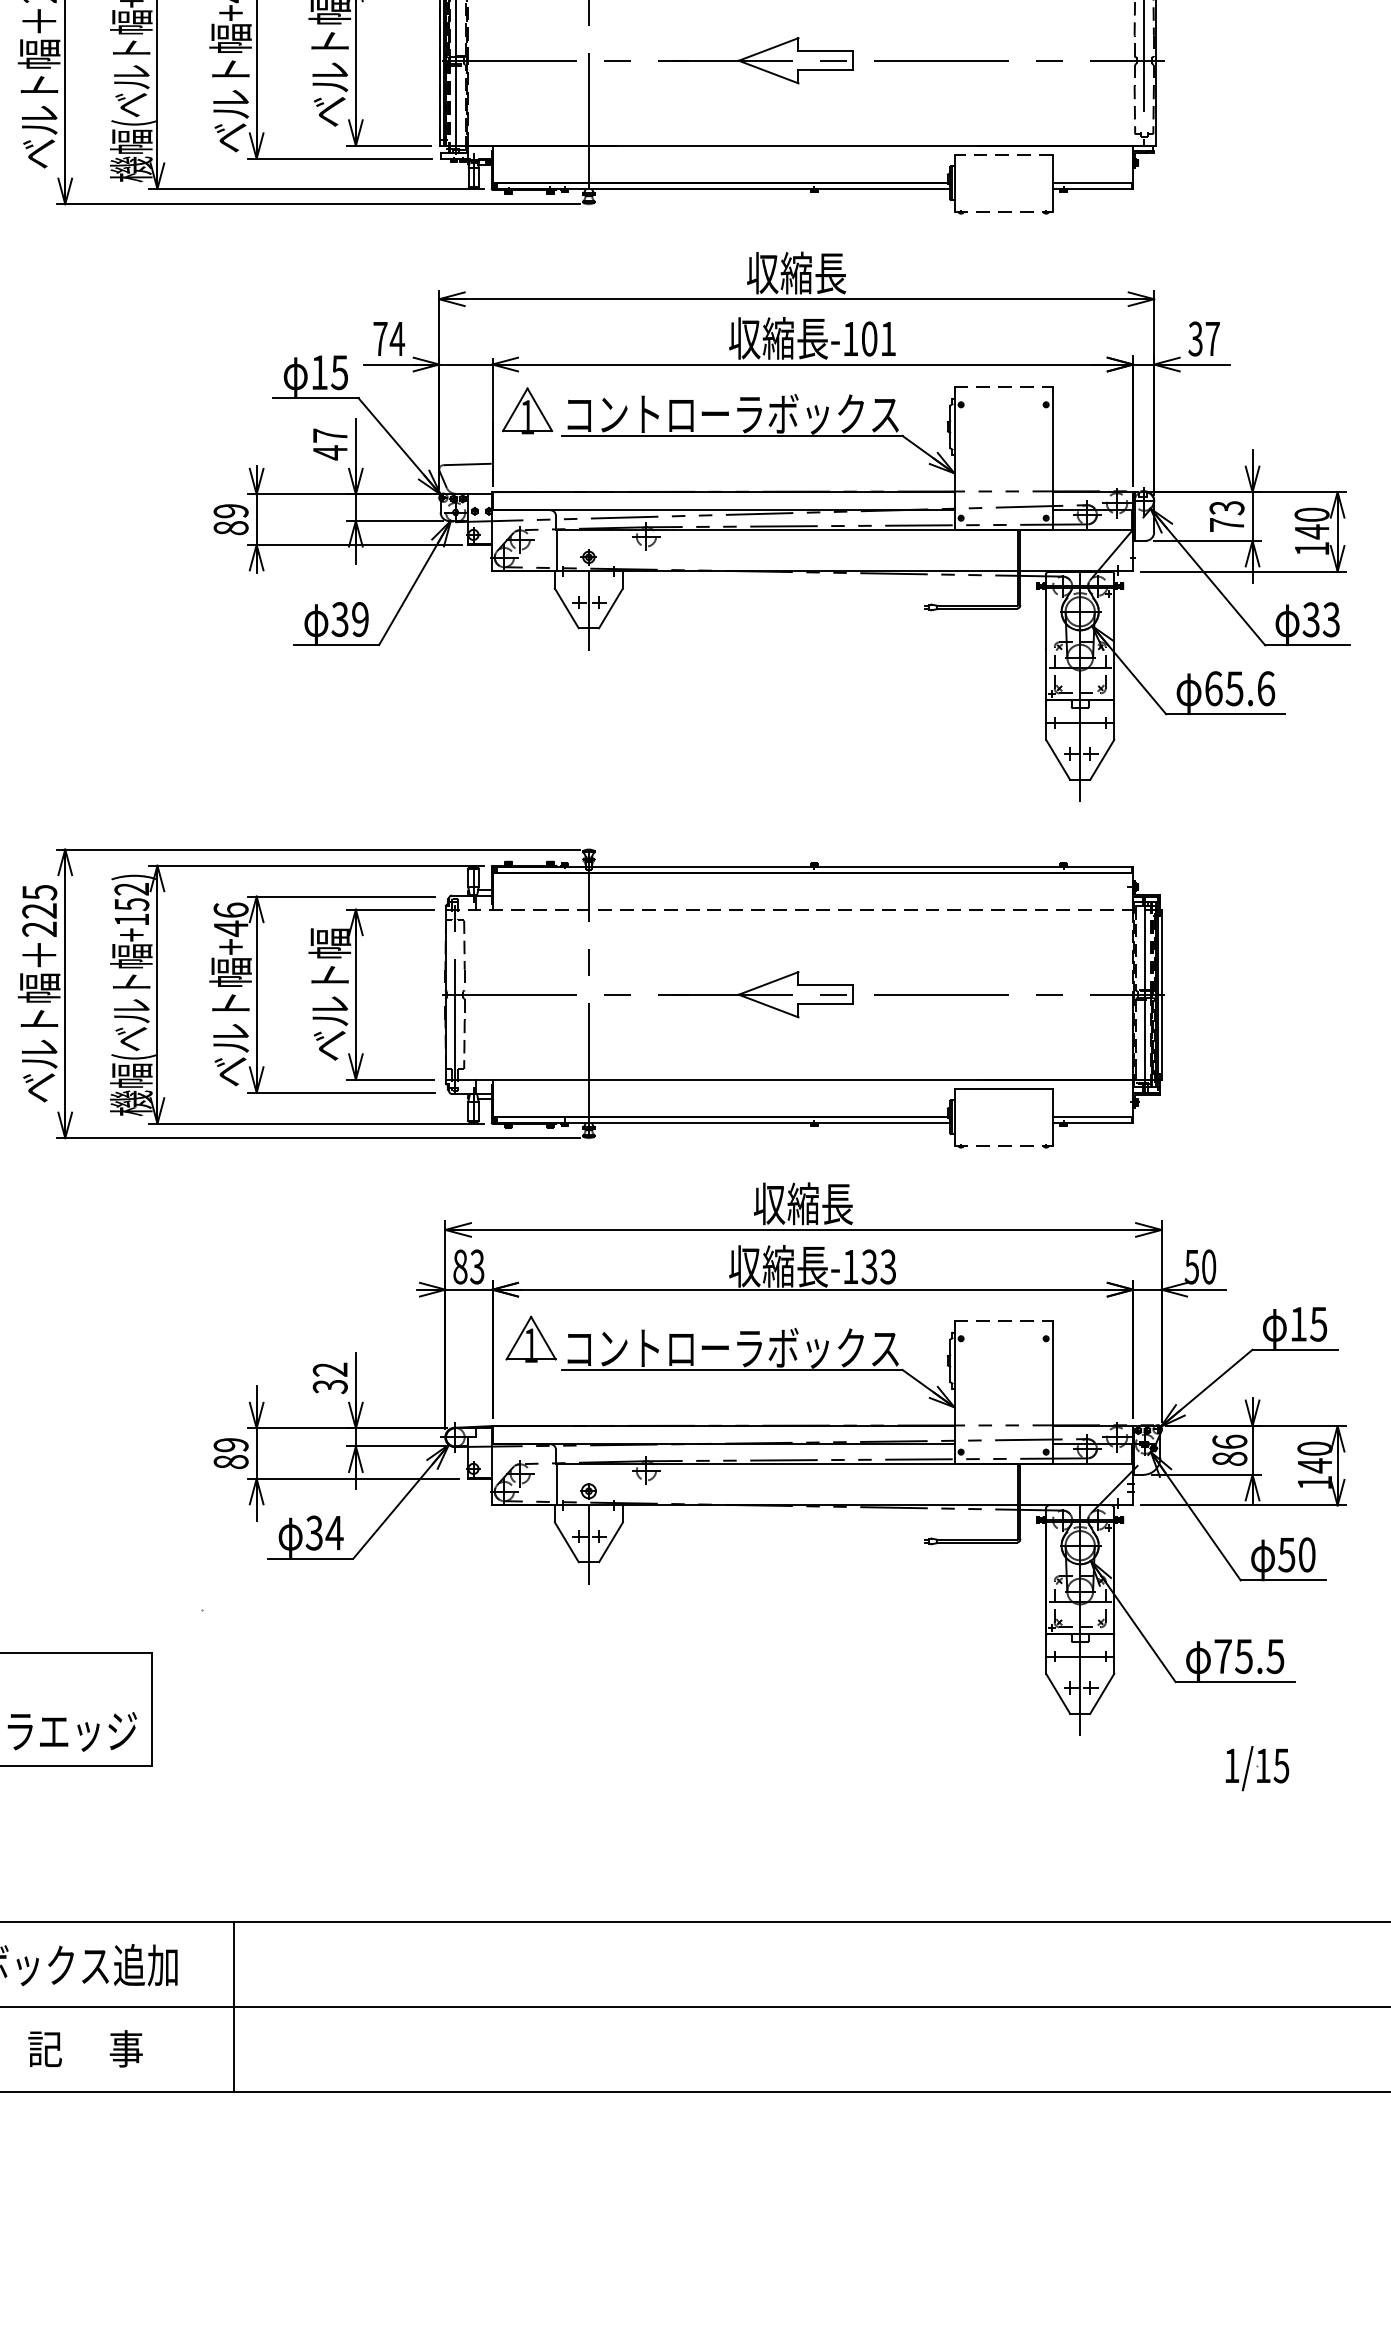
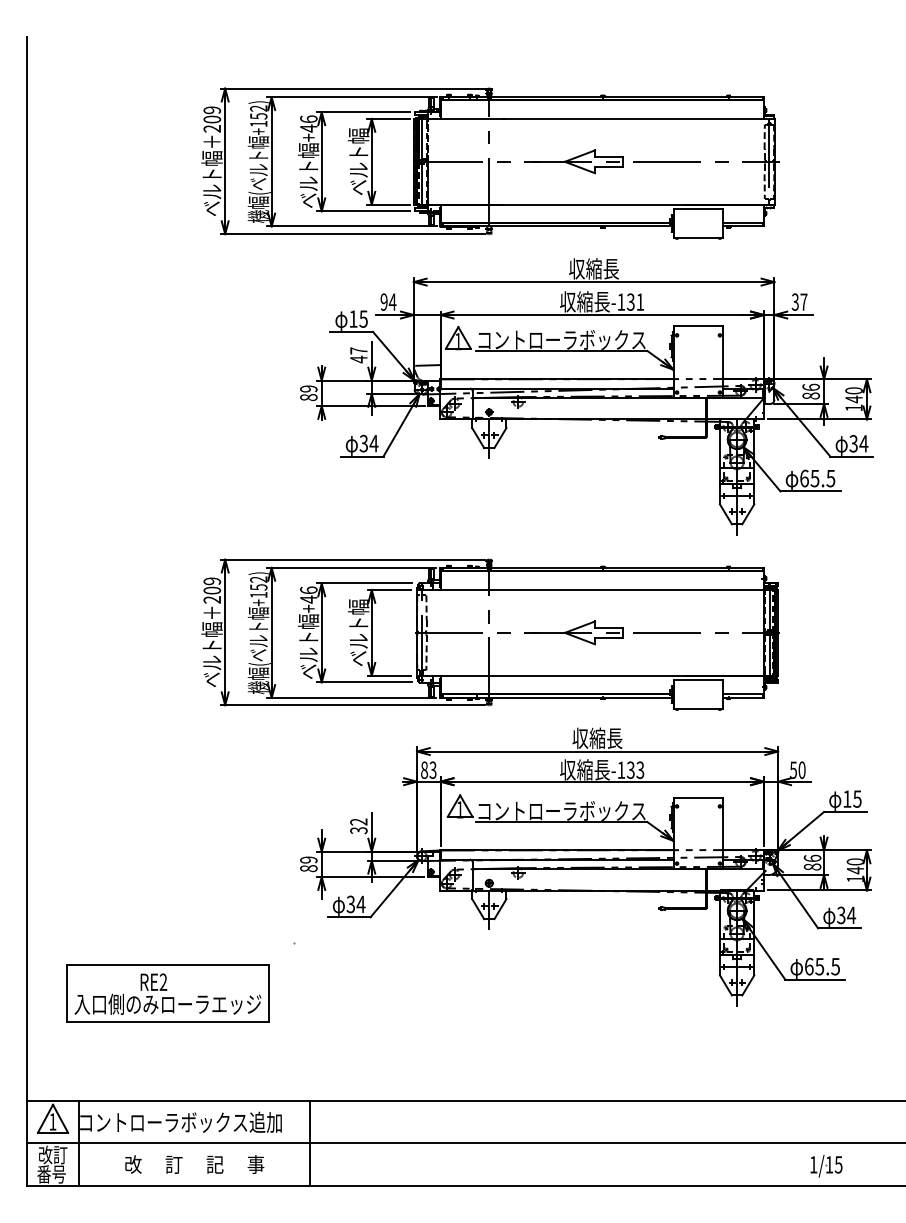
line: (1003, 155) -> (698, 209), dashed -> solid
line: (1003, 212) -> (698, 238), dashed -> solid
text: (379, 337) -> (383, 301), 74 -> 94
text: (868, 337) -> (630, 301), -101 -> -131
line: (1003, 387) -> (698, 326), dashed -> solid
text: (1225, 516) -> (810, 391), 73 -> 86
text: (359, 619) -> (373, 443), 39 -> 34
text: (1330, 619) -> (863, 443), 33 -> 34
text: (1265, 688) -> (830, 478), 65.6 -> 65.5
text: (40, 900) -> (212, 585), 225 -> 209
line: (803, 910) -> (597, 590), dashed -> solid
line: (1003, 1146) -> (698, 709), dashed -> solid
line: (1003, 1321) -> (698, 797), dashed -> solid
text: (1297, 1555) -> (846, 915), 50 -> 34
text: (1223, 1656) -> (809, 966), 75.5 -> 65.5
part: (1257, 1769) -> (826, 1166), moved

